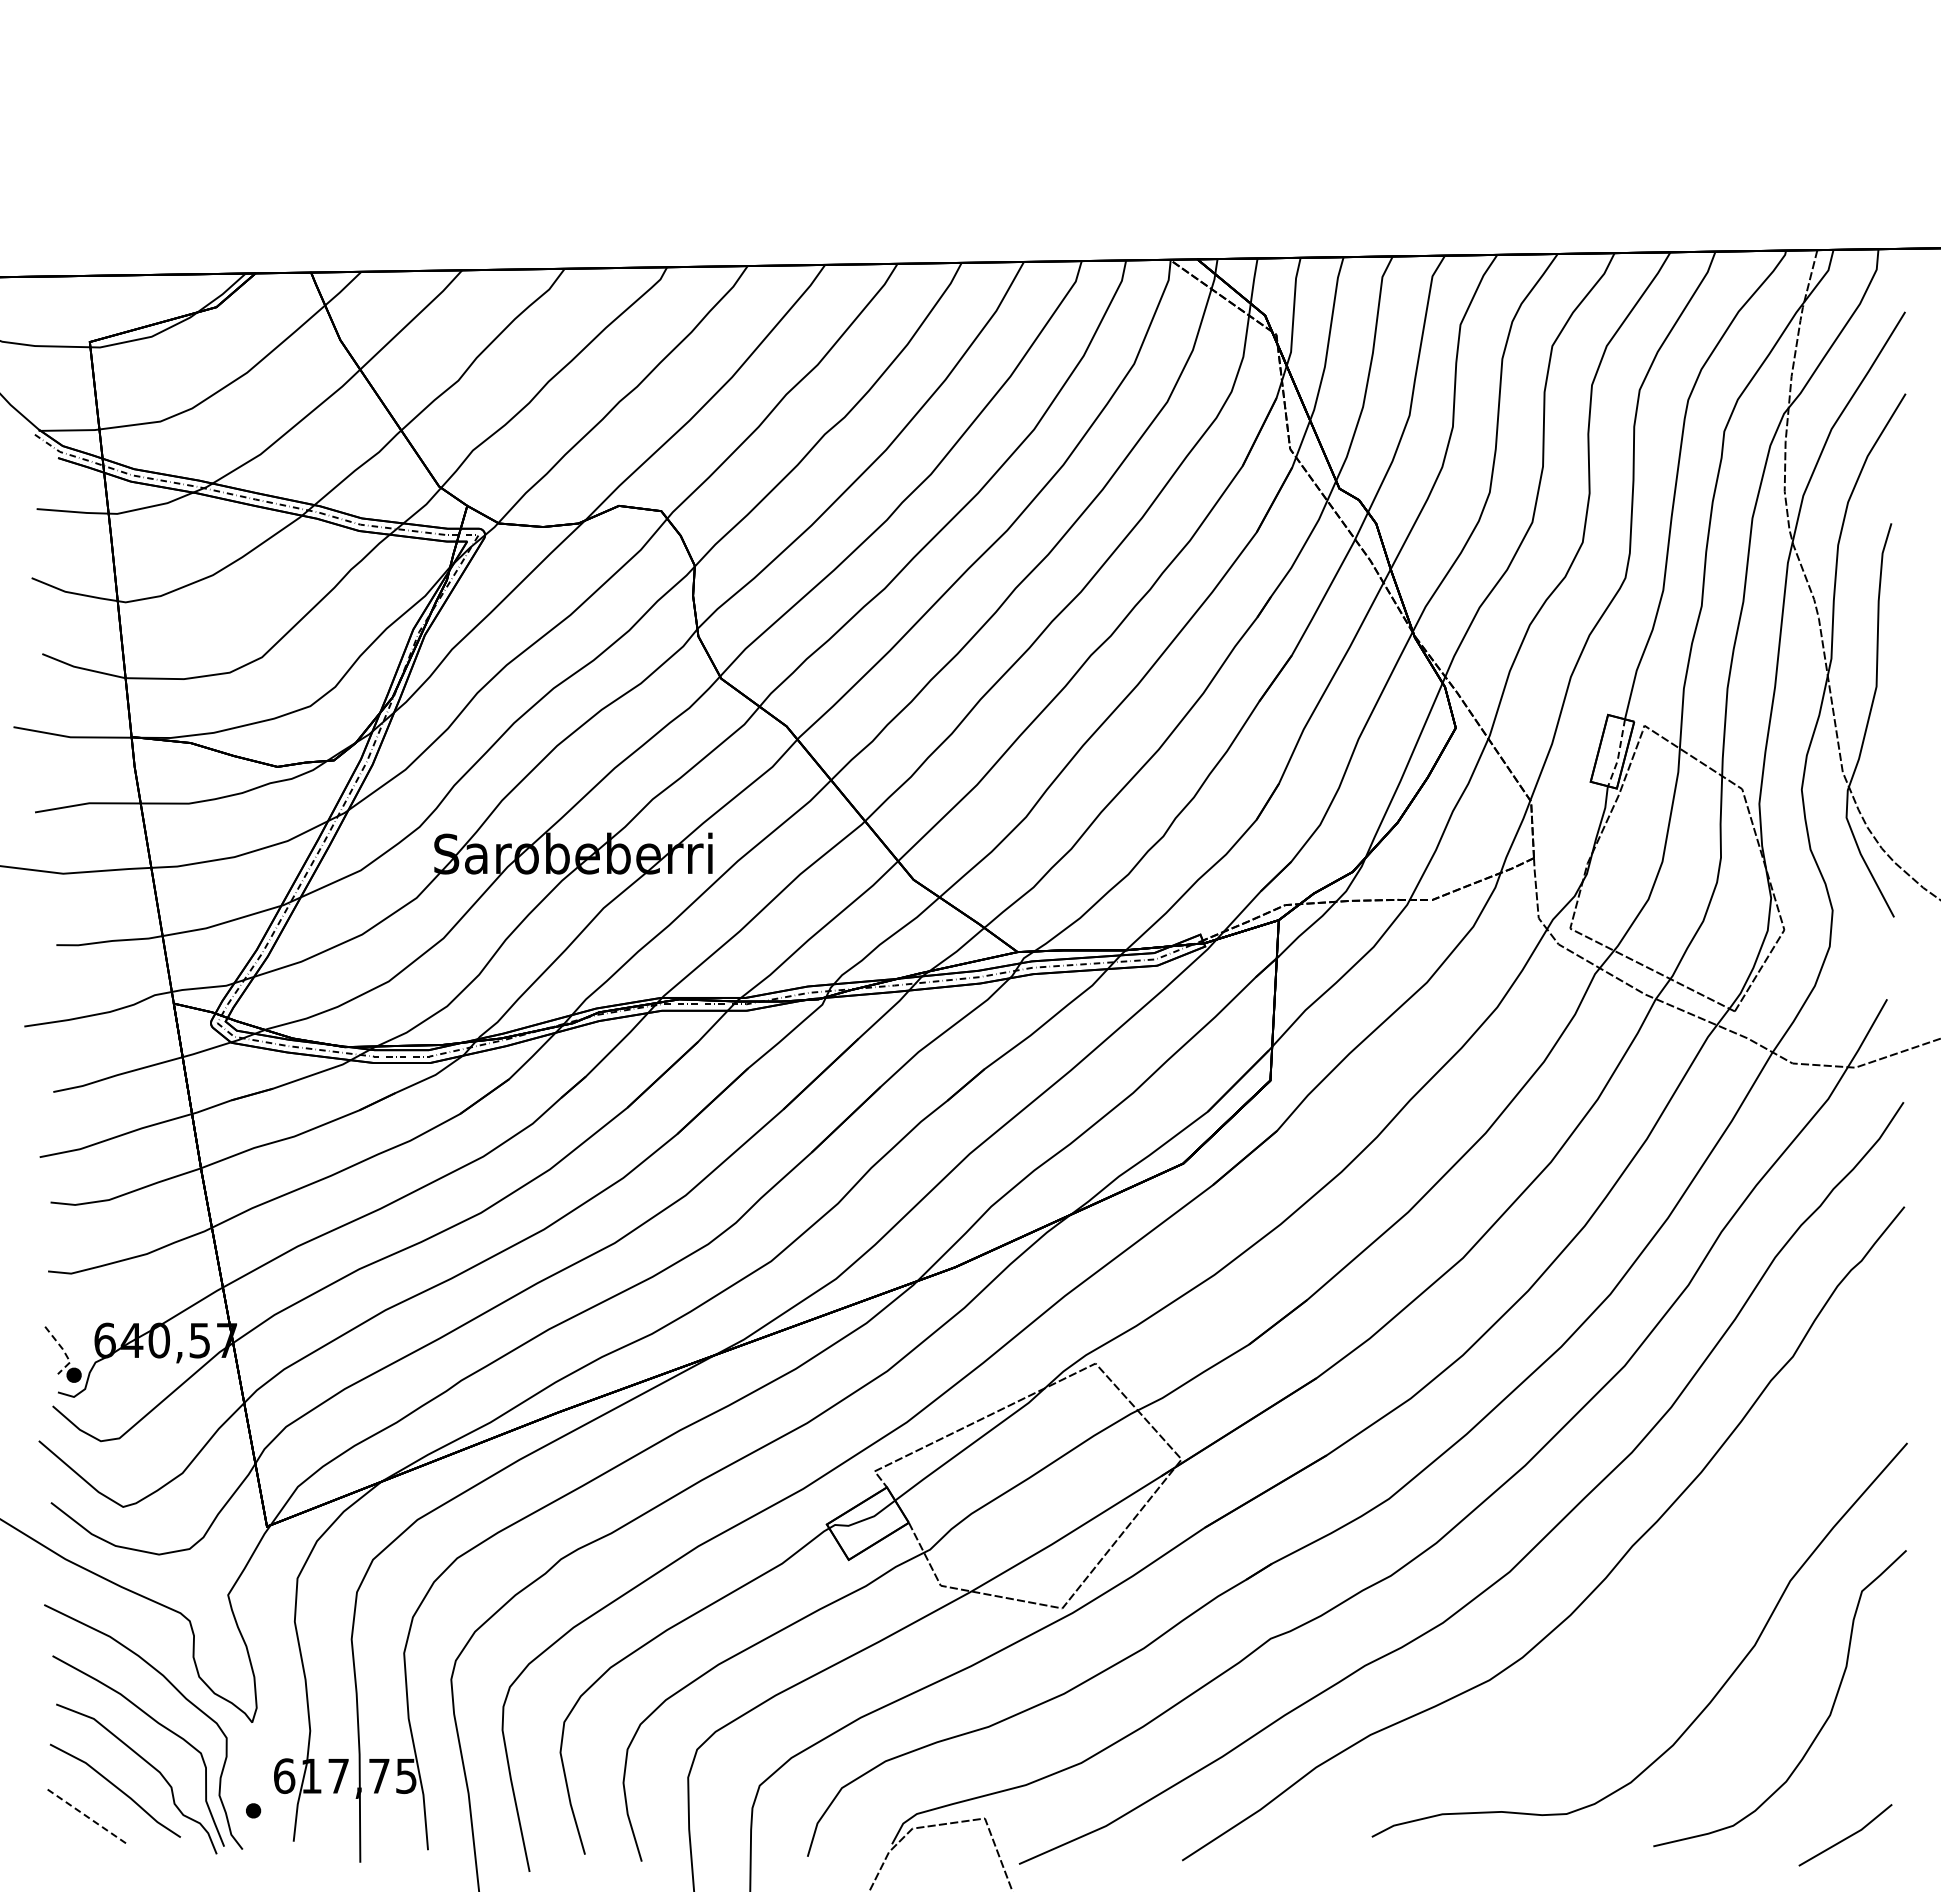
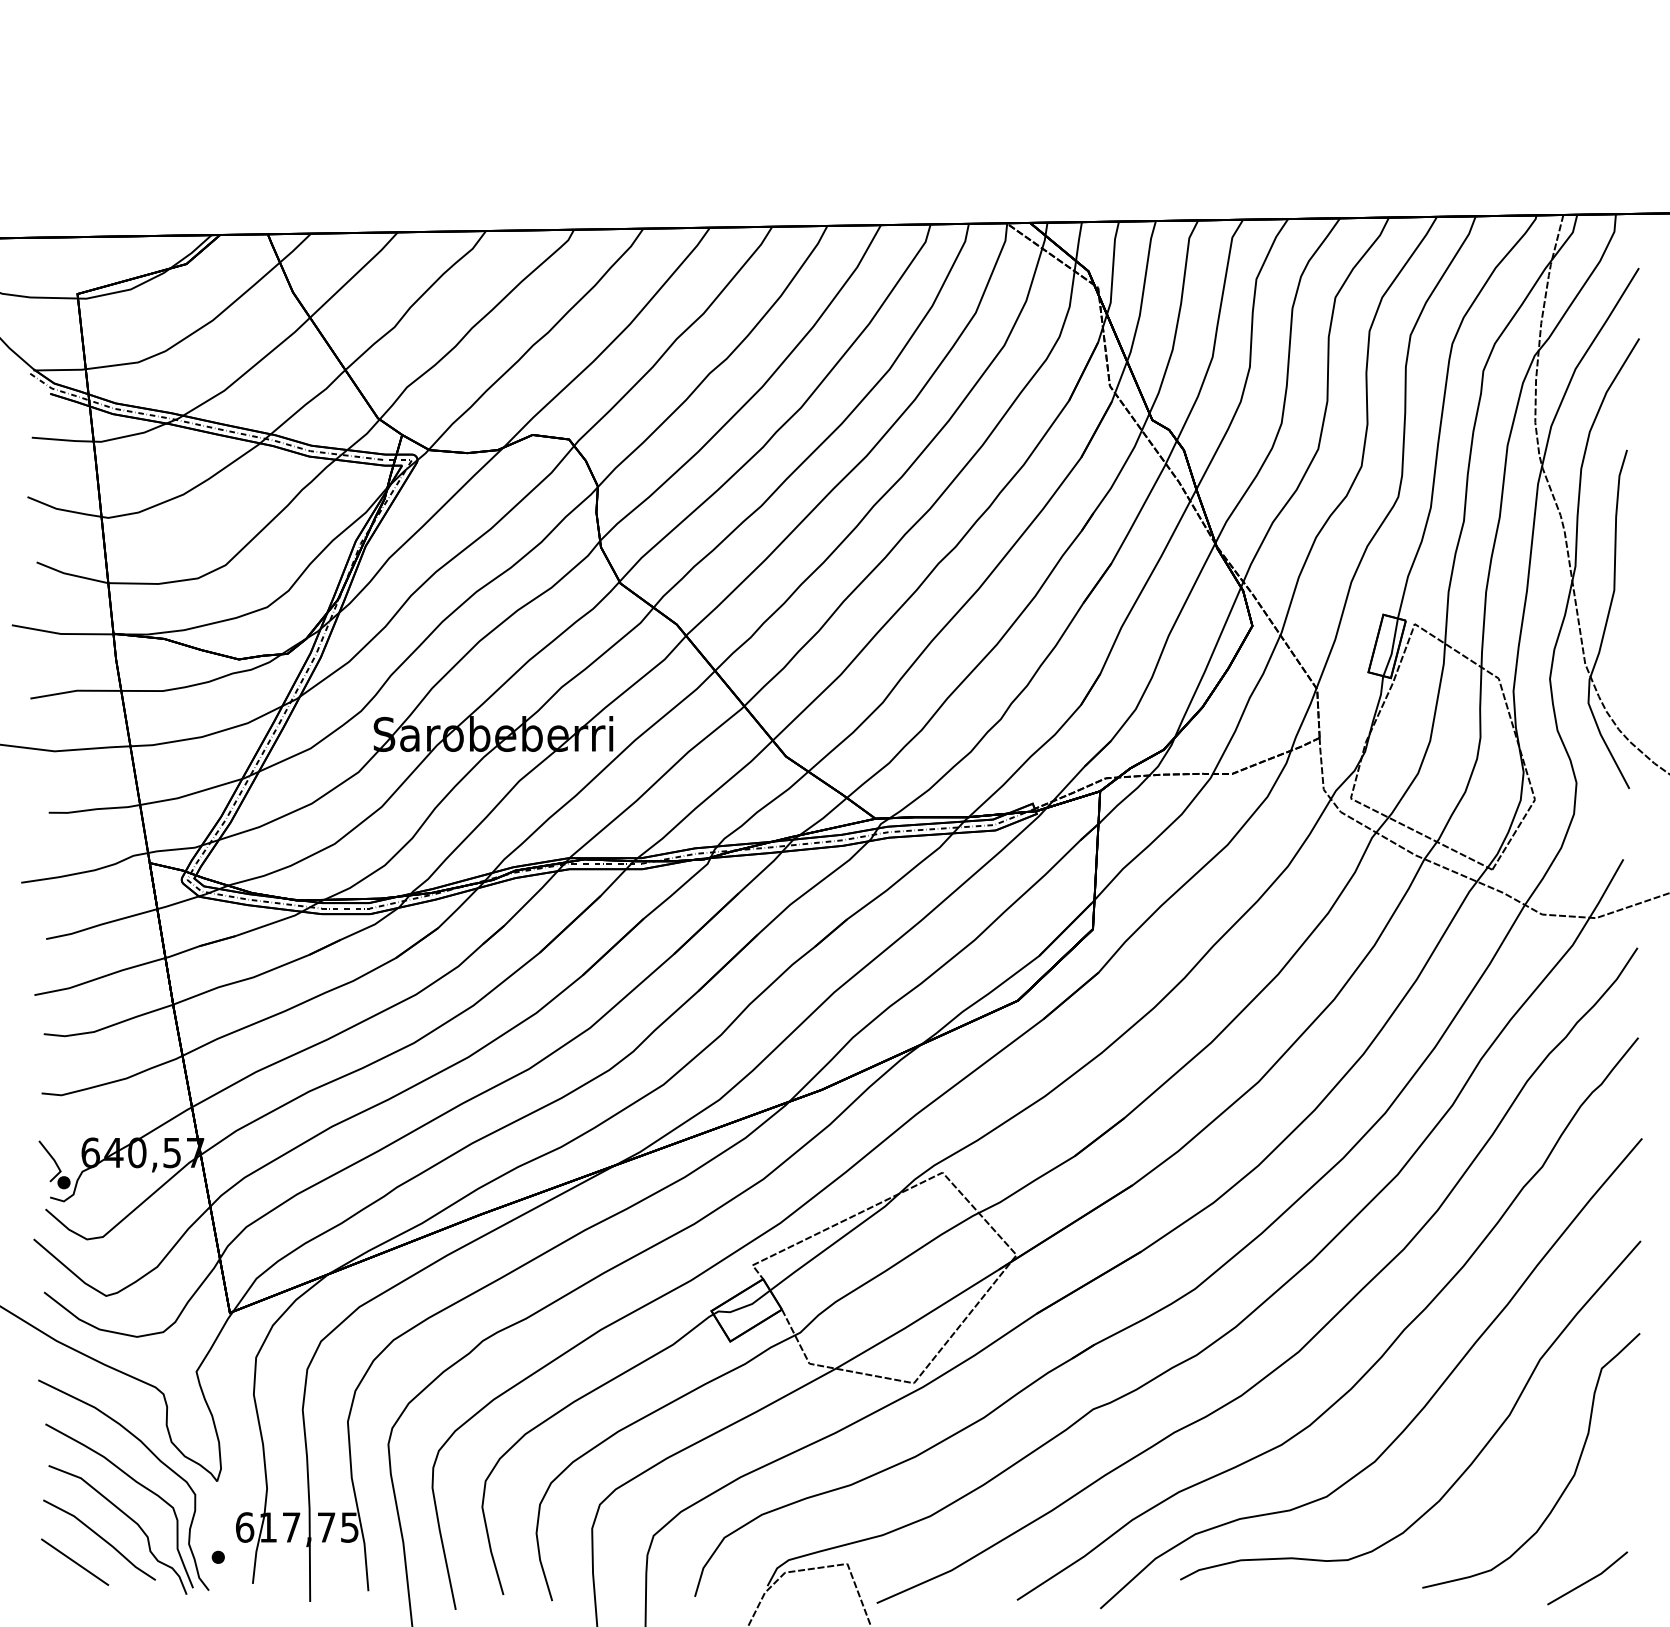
line: (1618, 754) -> (1392, 648), dashed -> solid
line: (63, 1351) -> (54, 1162), dashed -> solid
curve: (1648, 1642) -> (1418, 1412), added
line: (87, 1816) -> (75, 1562), dashed -> solid

